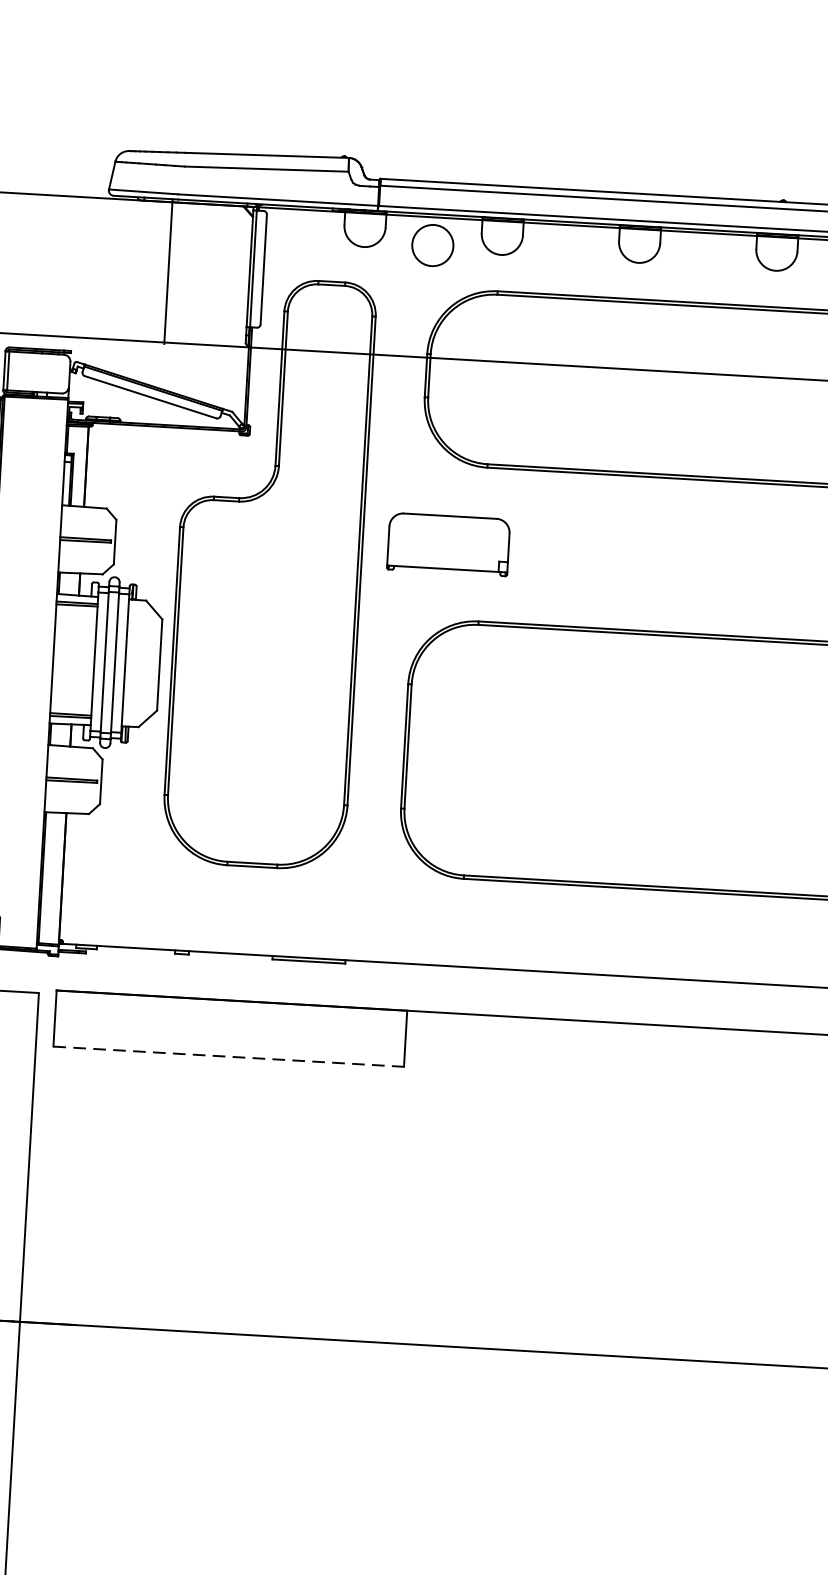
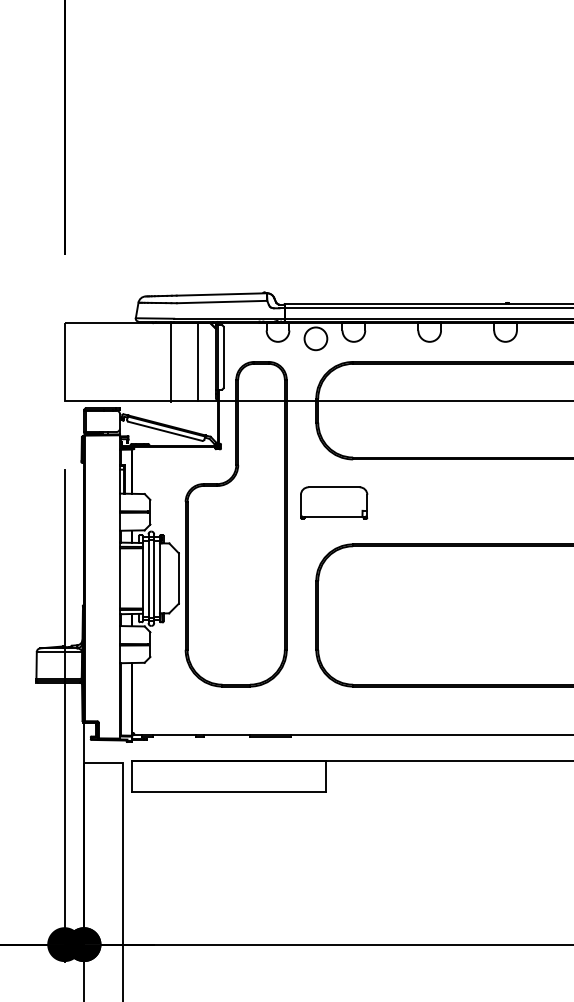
line: (217, 274) -> (198, 361), added
line: (229, 1057) -> (229, 792), dashed -> solid

